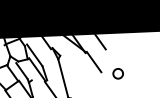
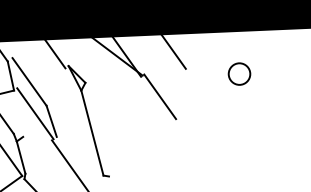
circle: (117, 73) -> (237, 73), moved

